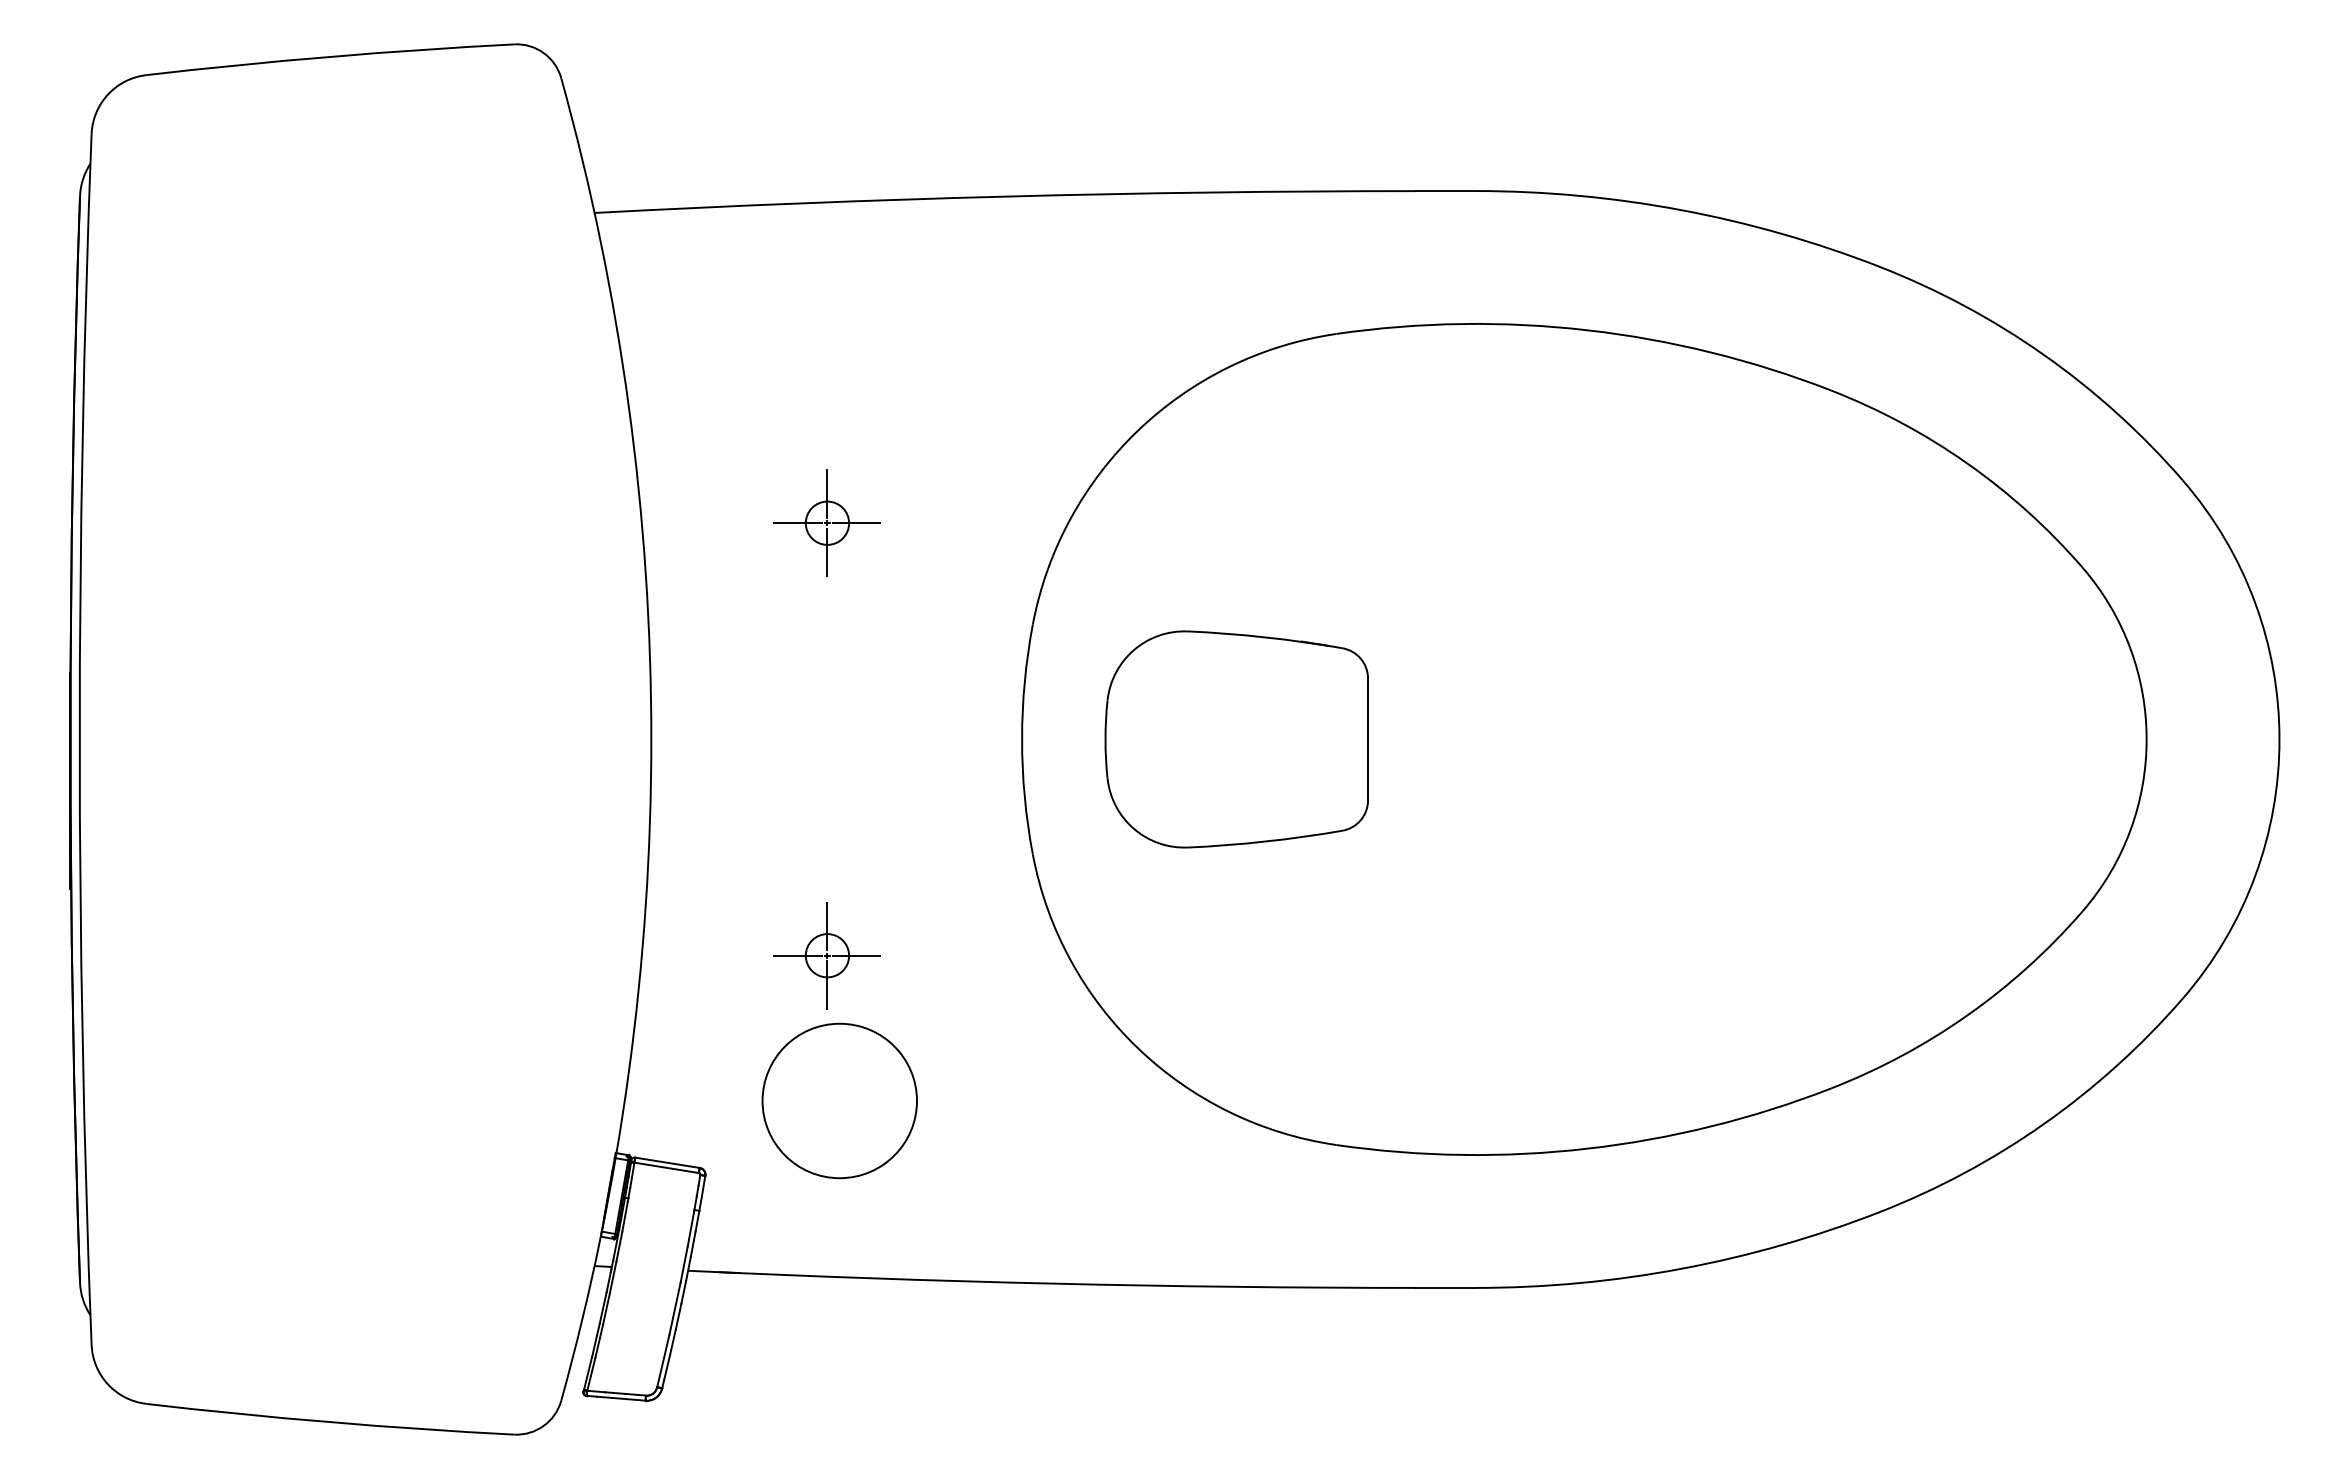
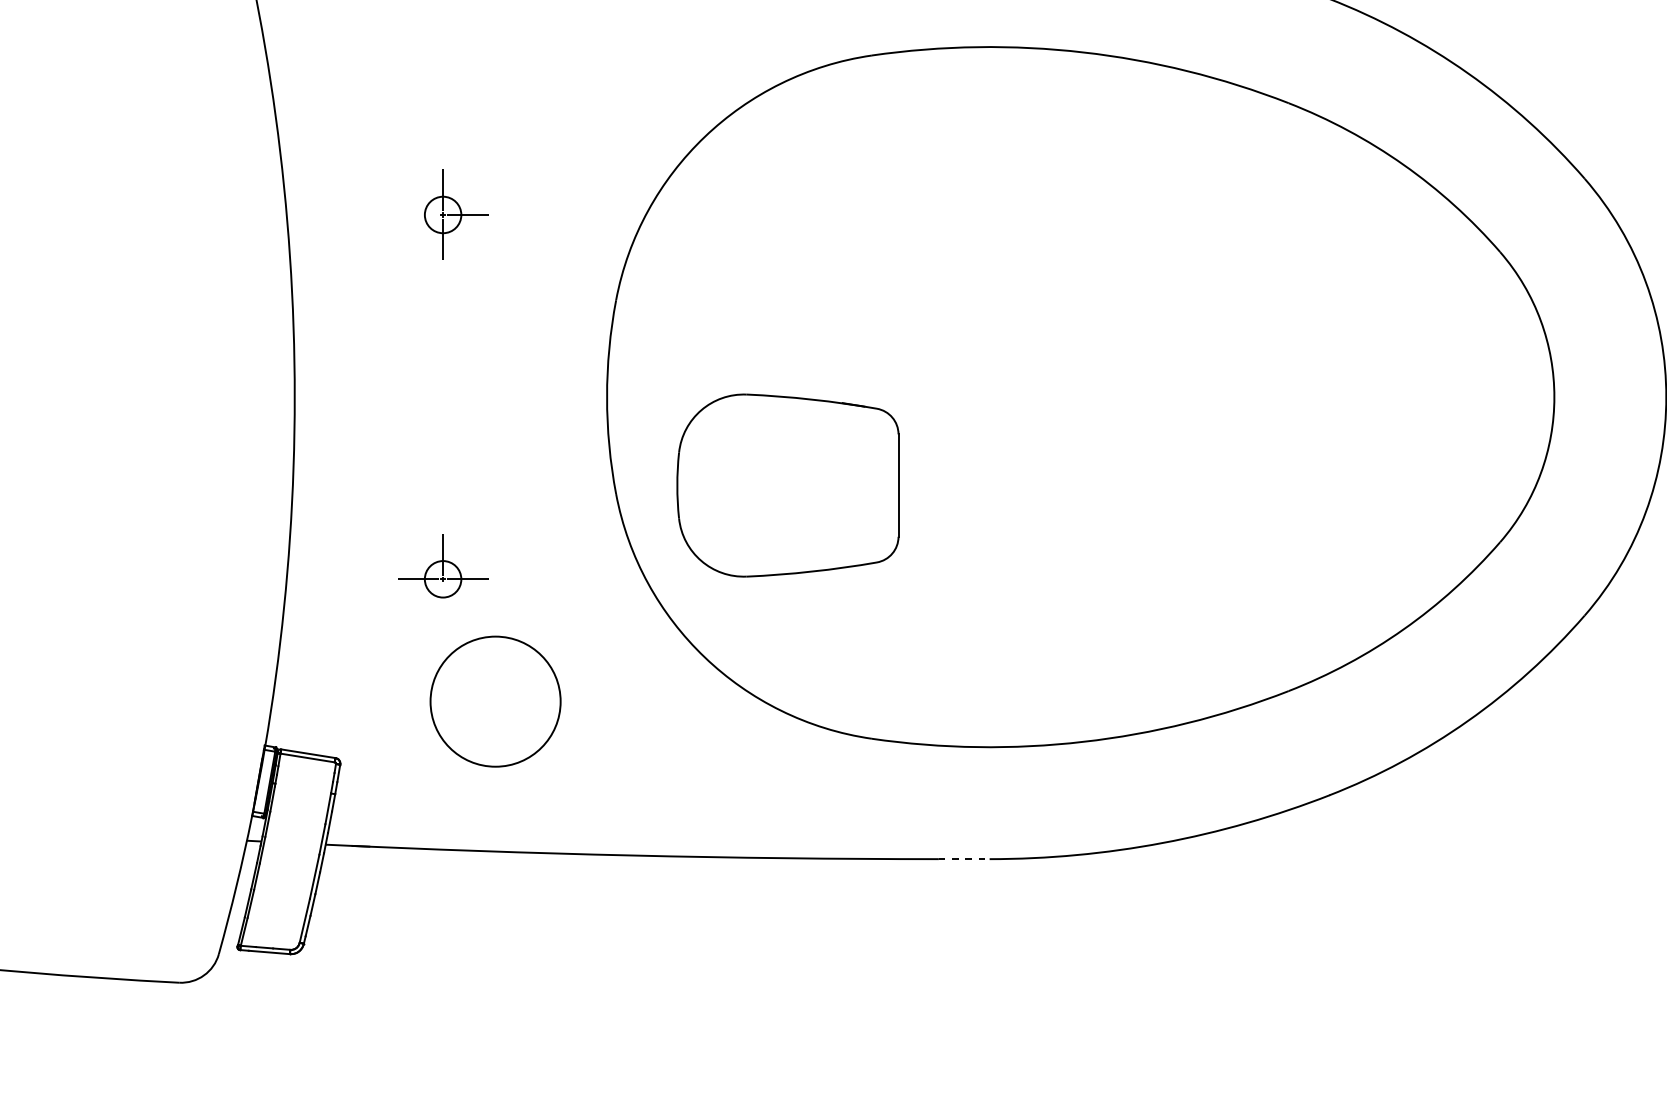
line: (798, 523) -> (418, 215), removed
part: (1236, 739) -> (787, 485), moved
line: (827, 984) -> (443, 603), removed
circle: (839, 1100) -> (495, 701), moved
line: (1446, 1287) -> (964, 858), solid -> dashed

